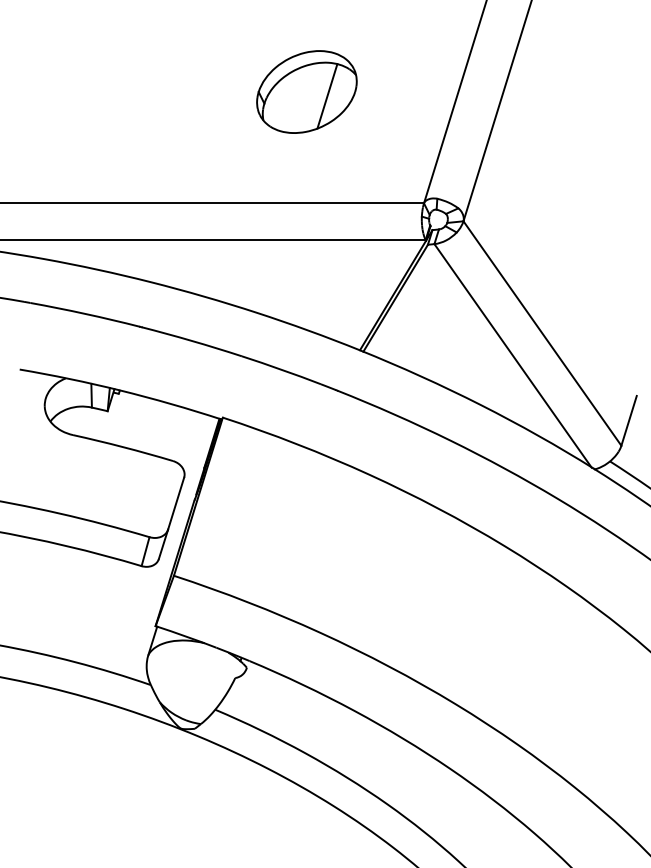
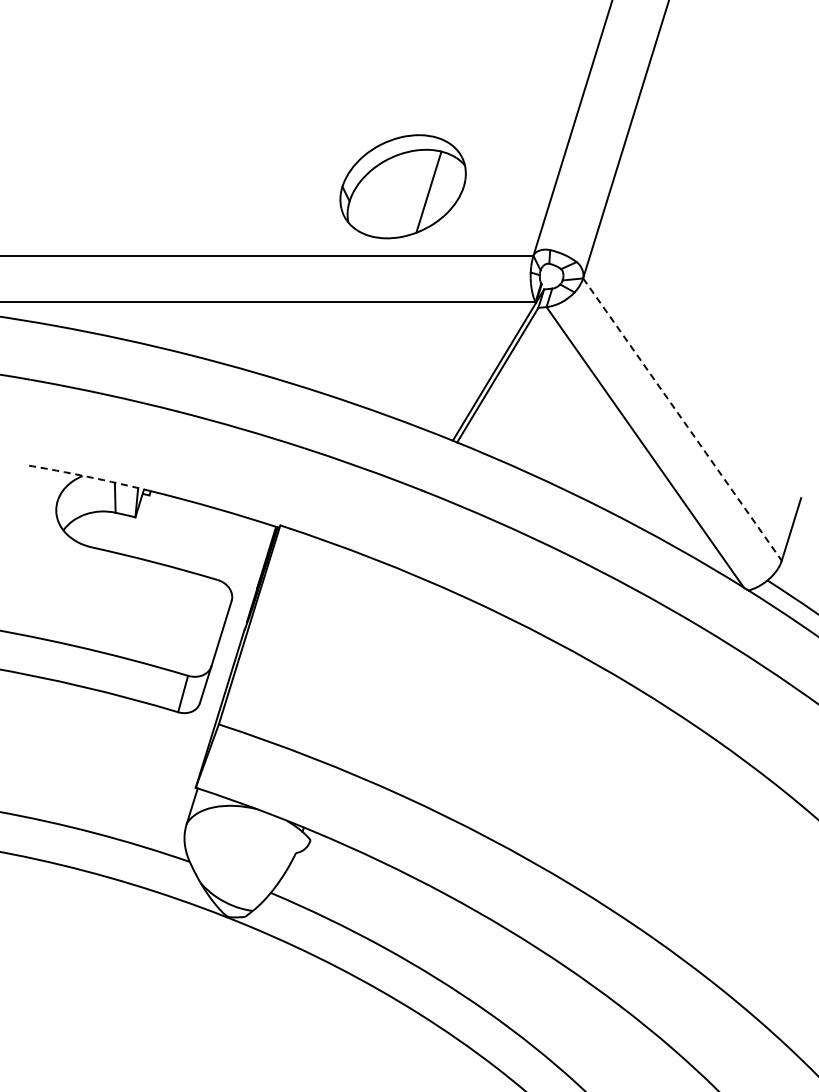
part: (306, 91) -> (402, 186), moved
line: (542, 333) -> (682, 419), solid -> dashed
arc: (69, 378) -> (87, 476), solid -> dashed

